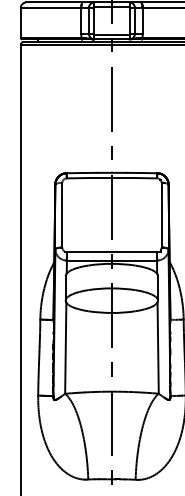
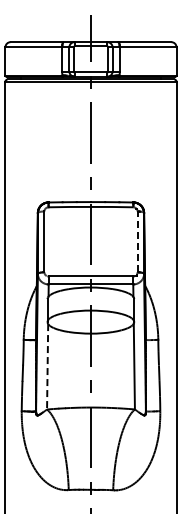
line: (161, 214) -> (137, 241), solid -> dashed
line: (65, 347) -> (47, 366), solid -> dashed

